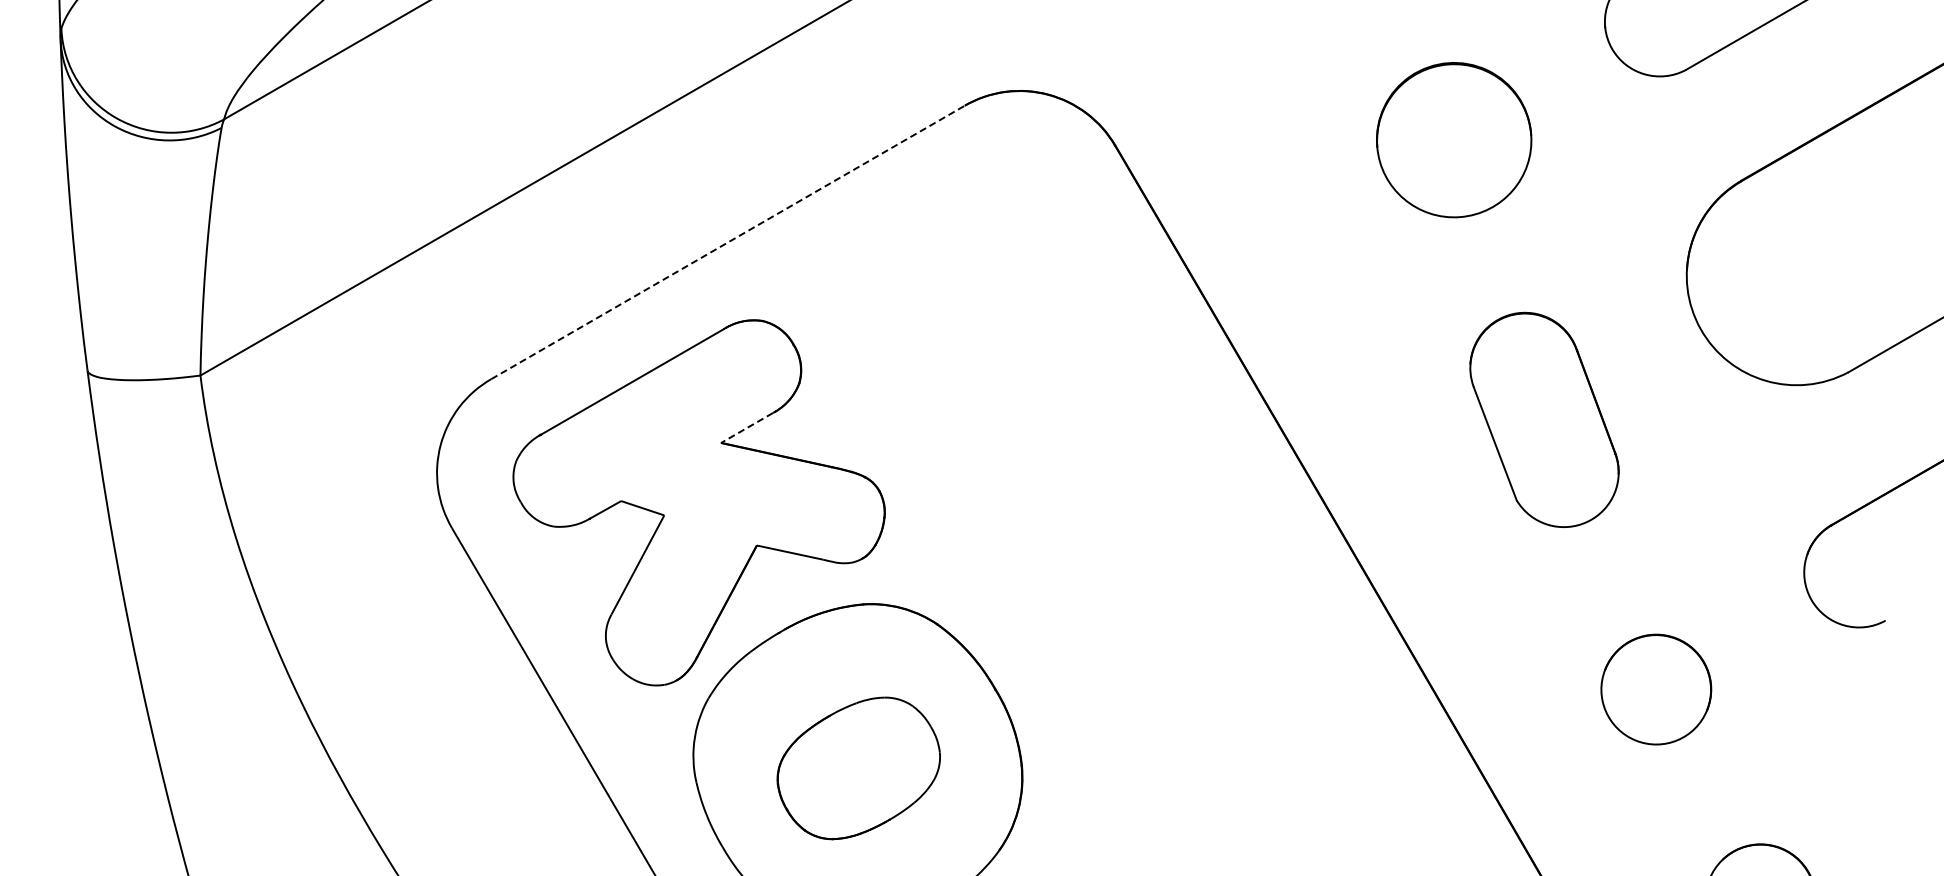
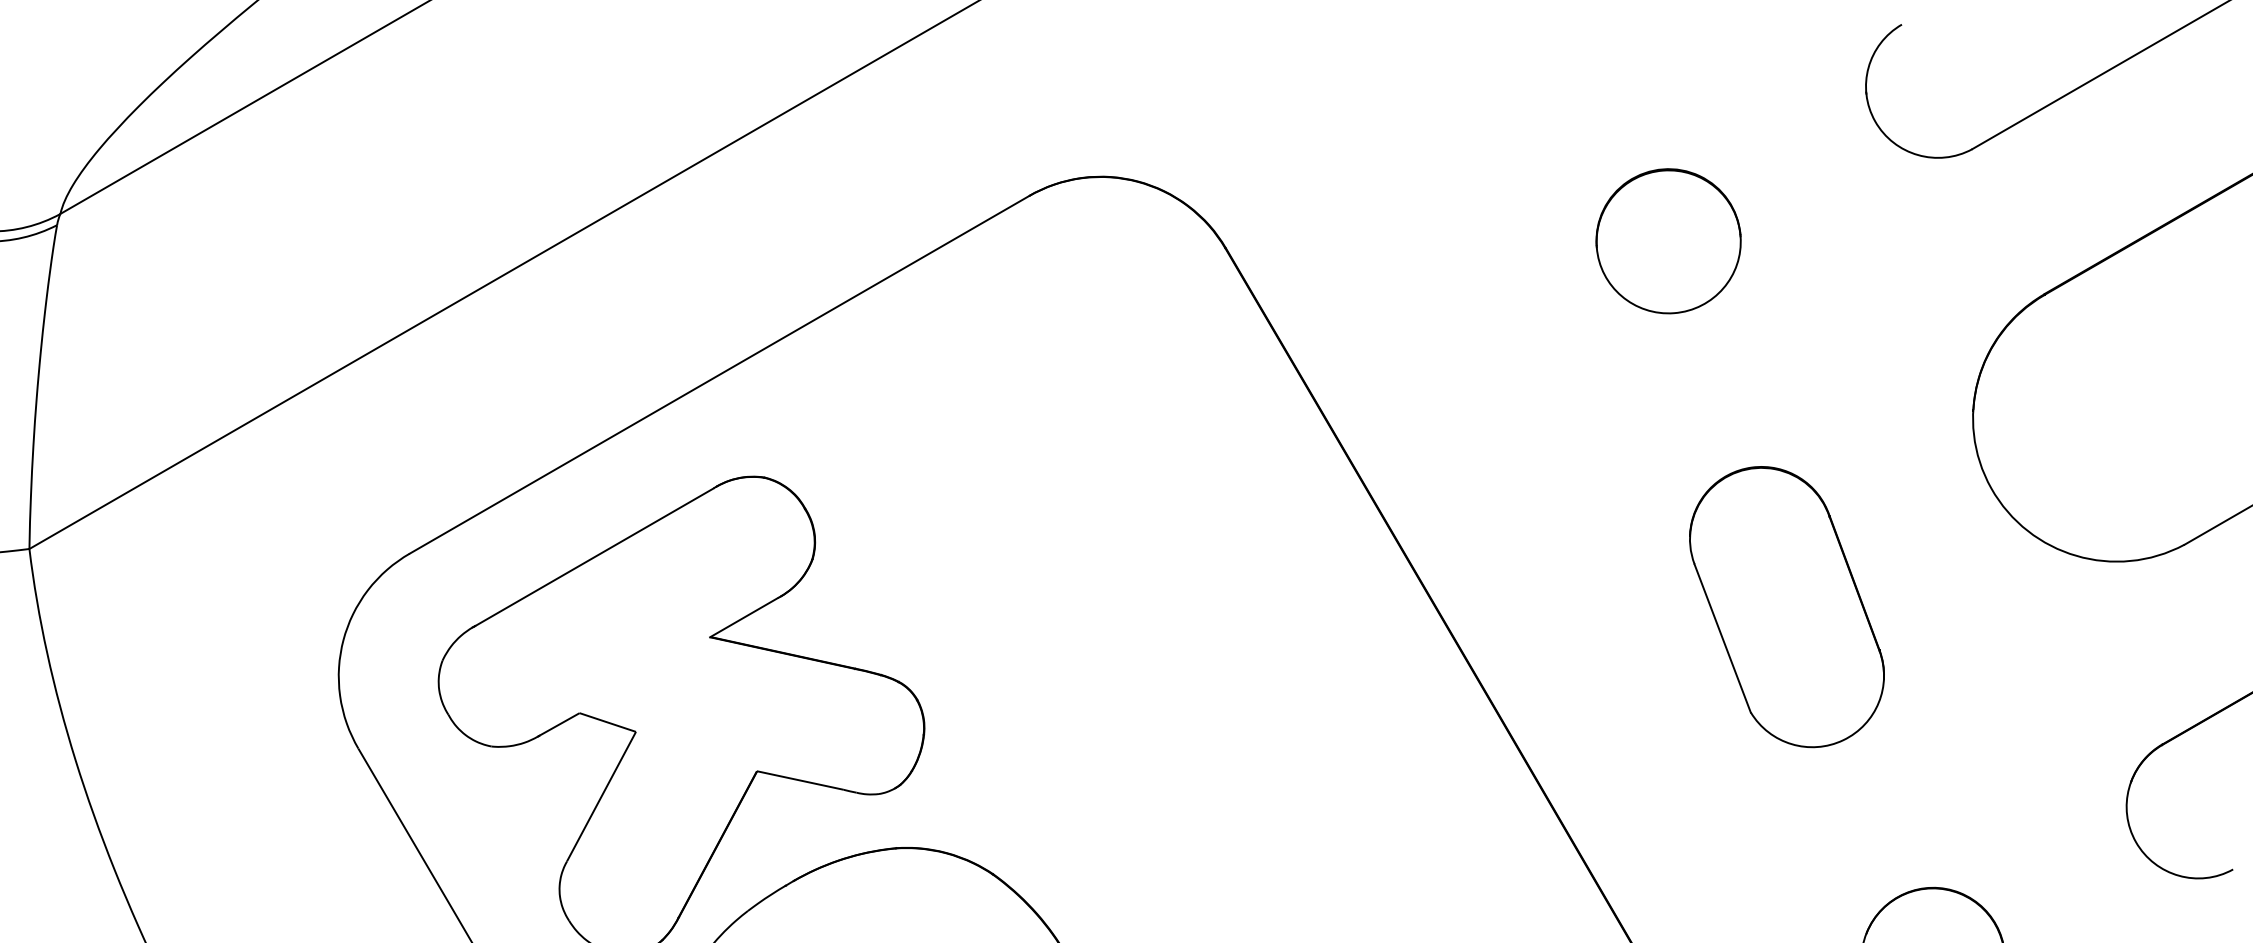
part: (1453, 140) -> (1668, 241), size x0.71
line: (728, 242) -> (719, 374), dashed -> solid
line: (746, 428) -> (743, 618), dashed -> solid

